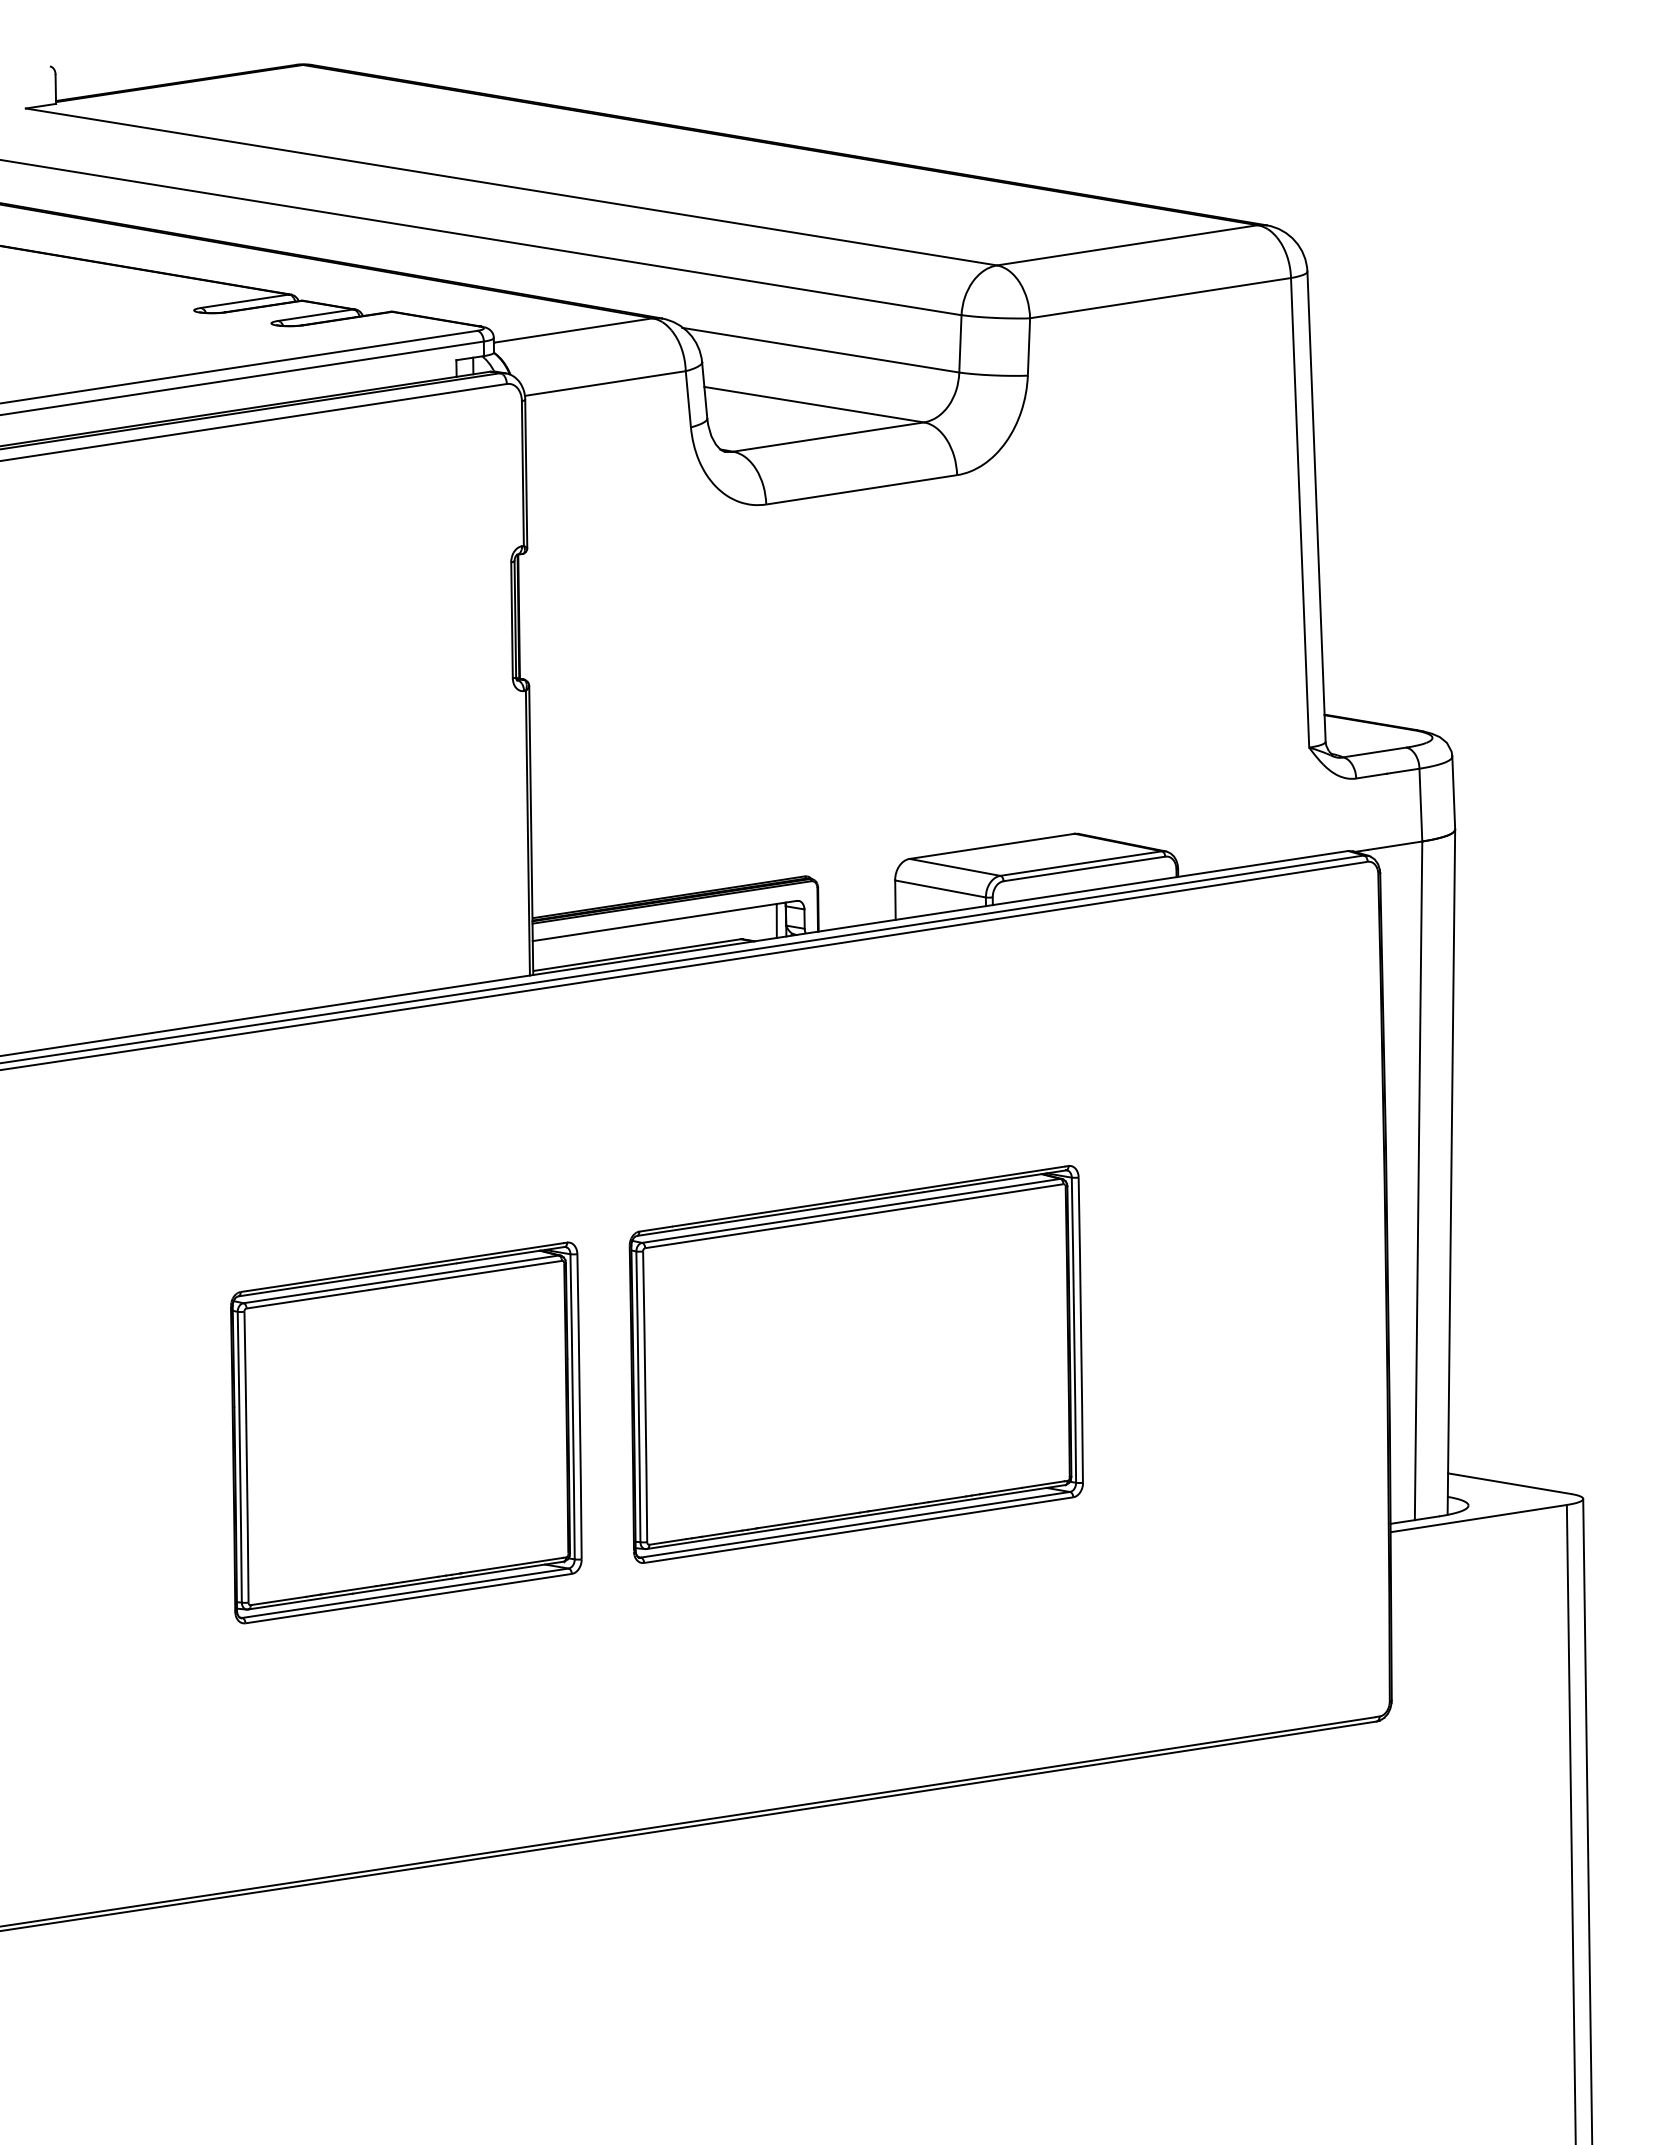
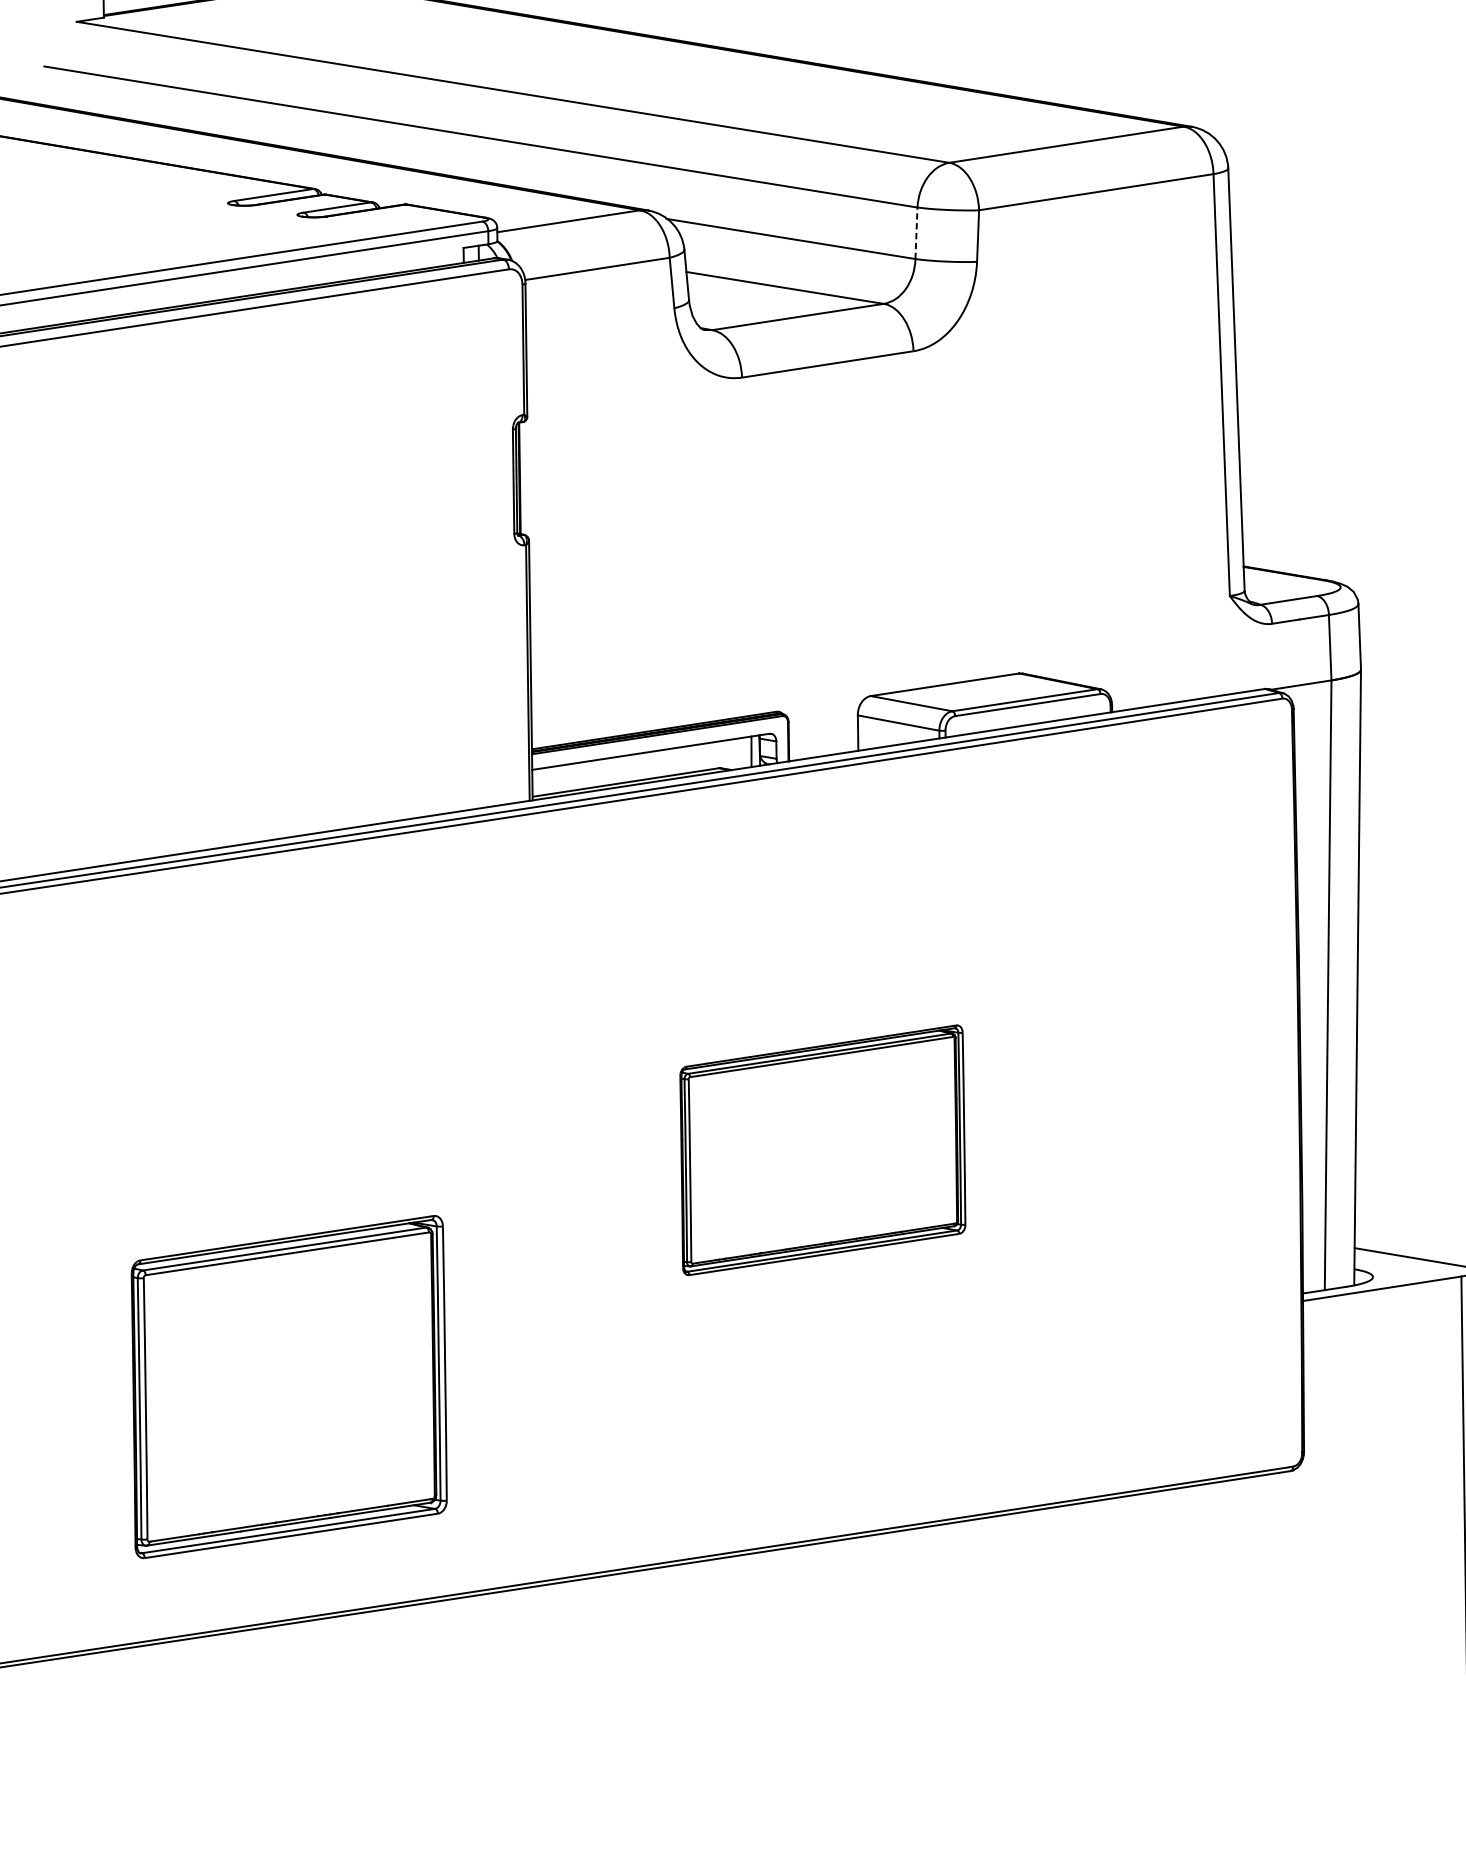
line: (960, 343) -> (916, 232), solid -> dashed
part: (855, 1364) -> (822, 1150), size x0.7
part: (406, 1432) -> (289, 1386), moved

